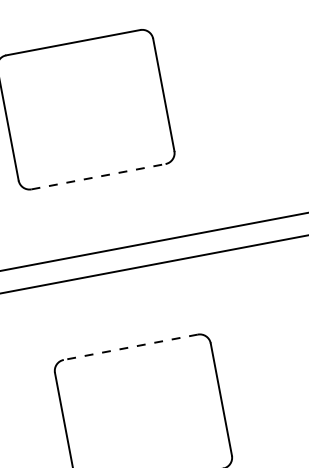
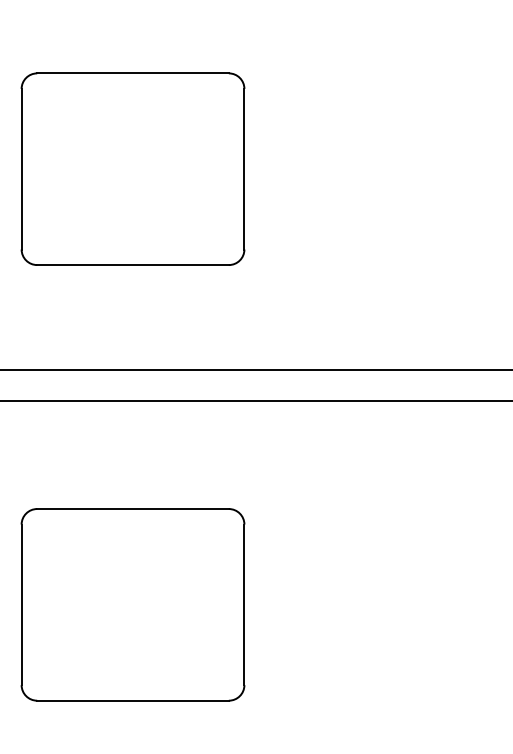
line: (98, 176) -> (133, 265), dashed -> solid
line: (131, 347) -> (133, 509), dashed -> solid

